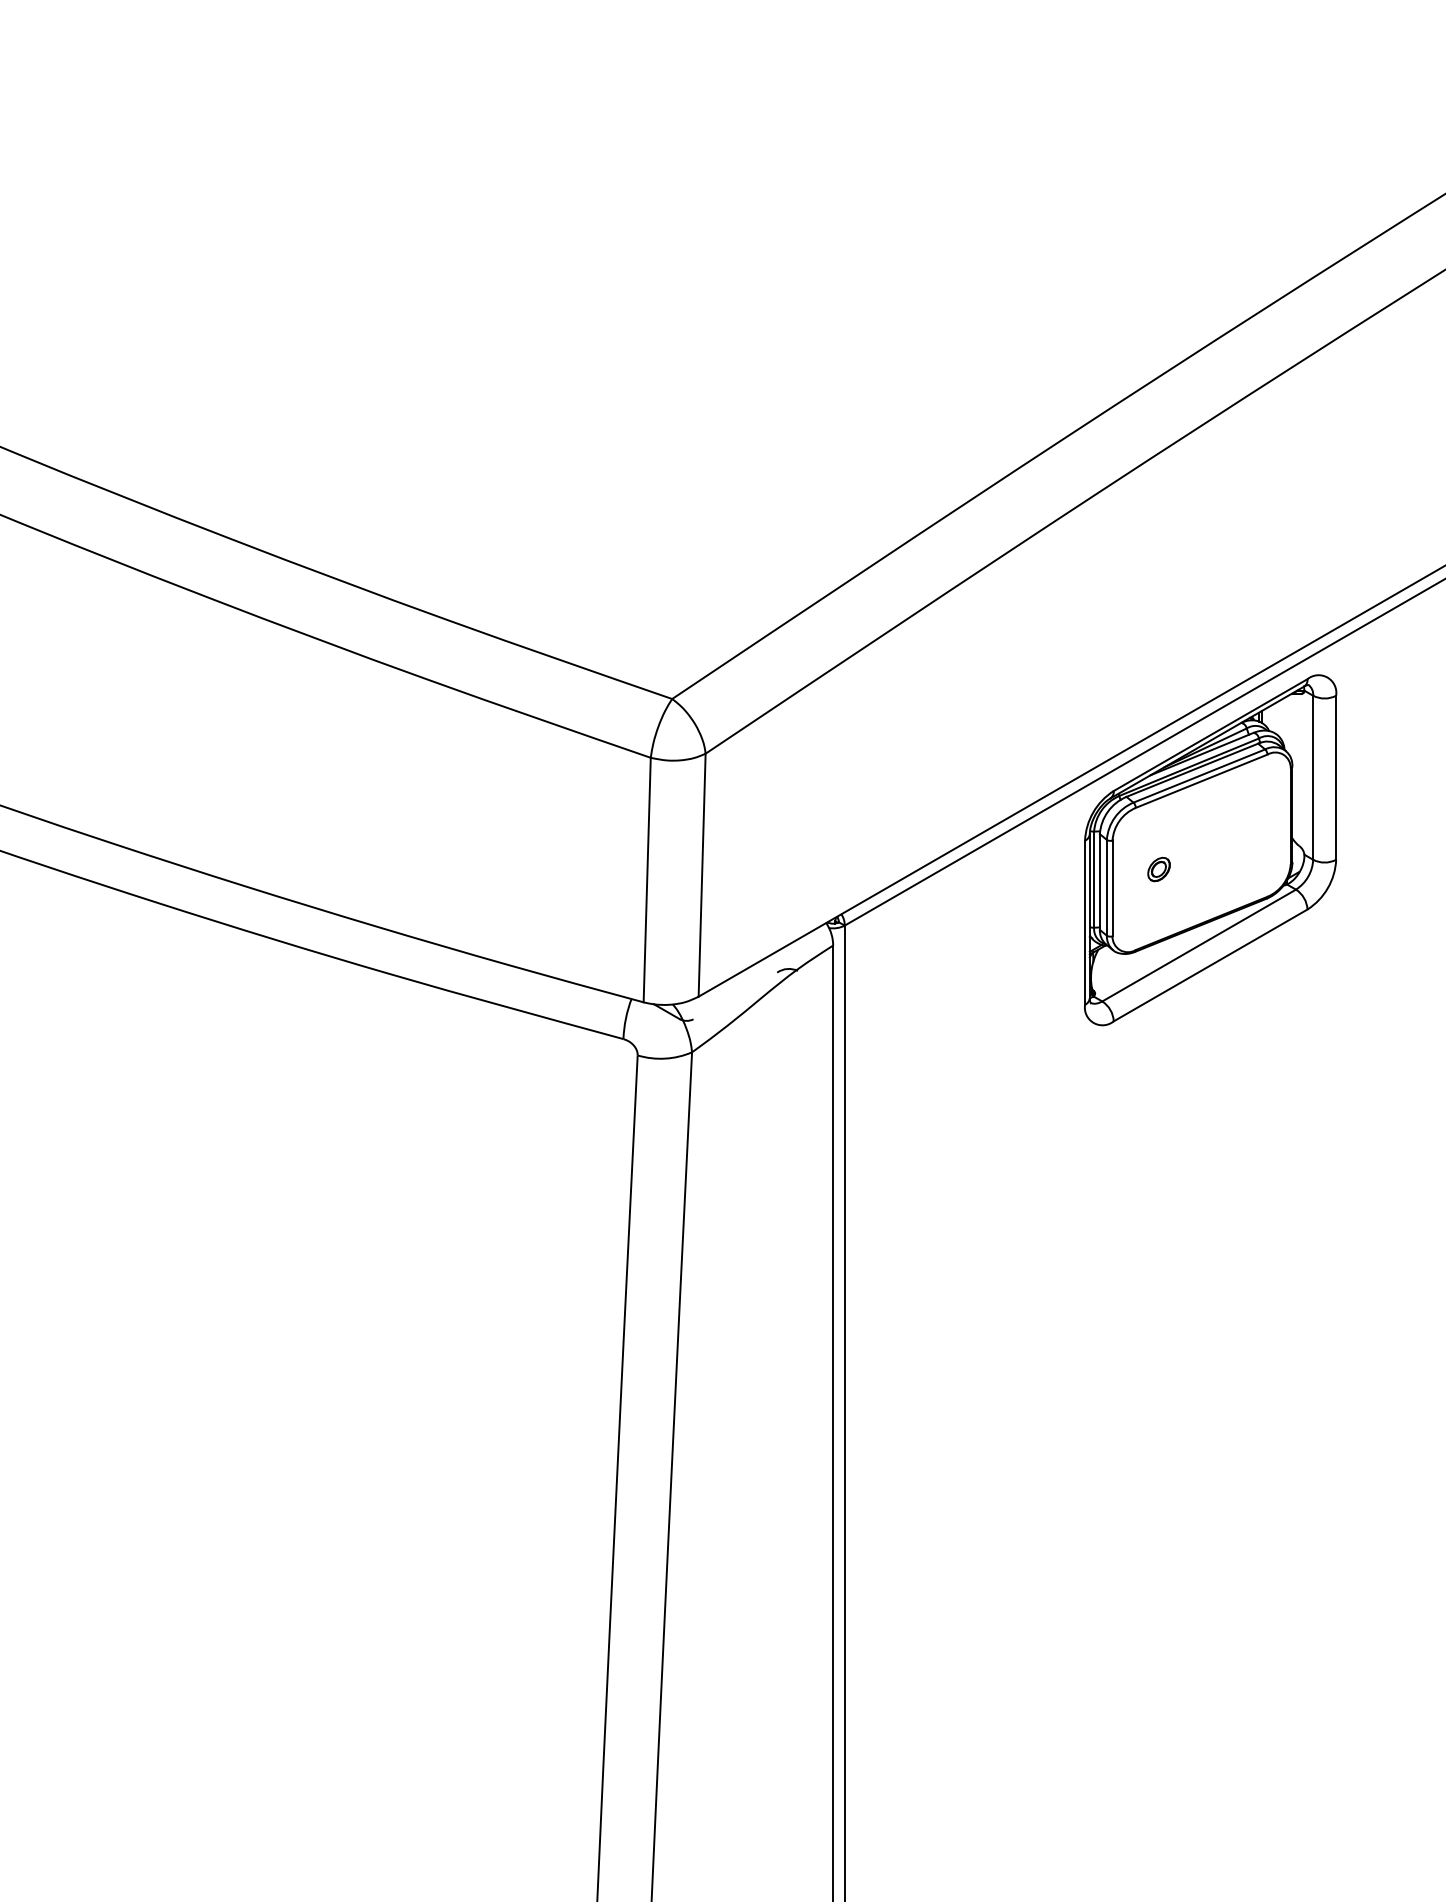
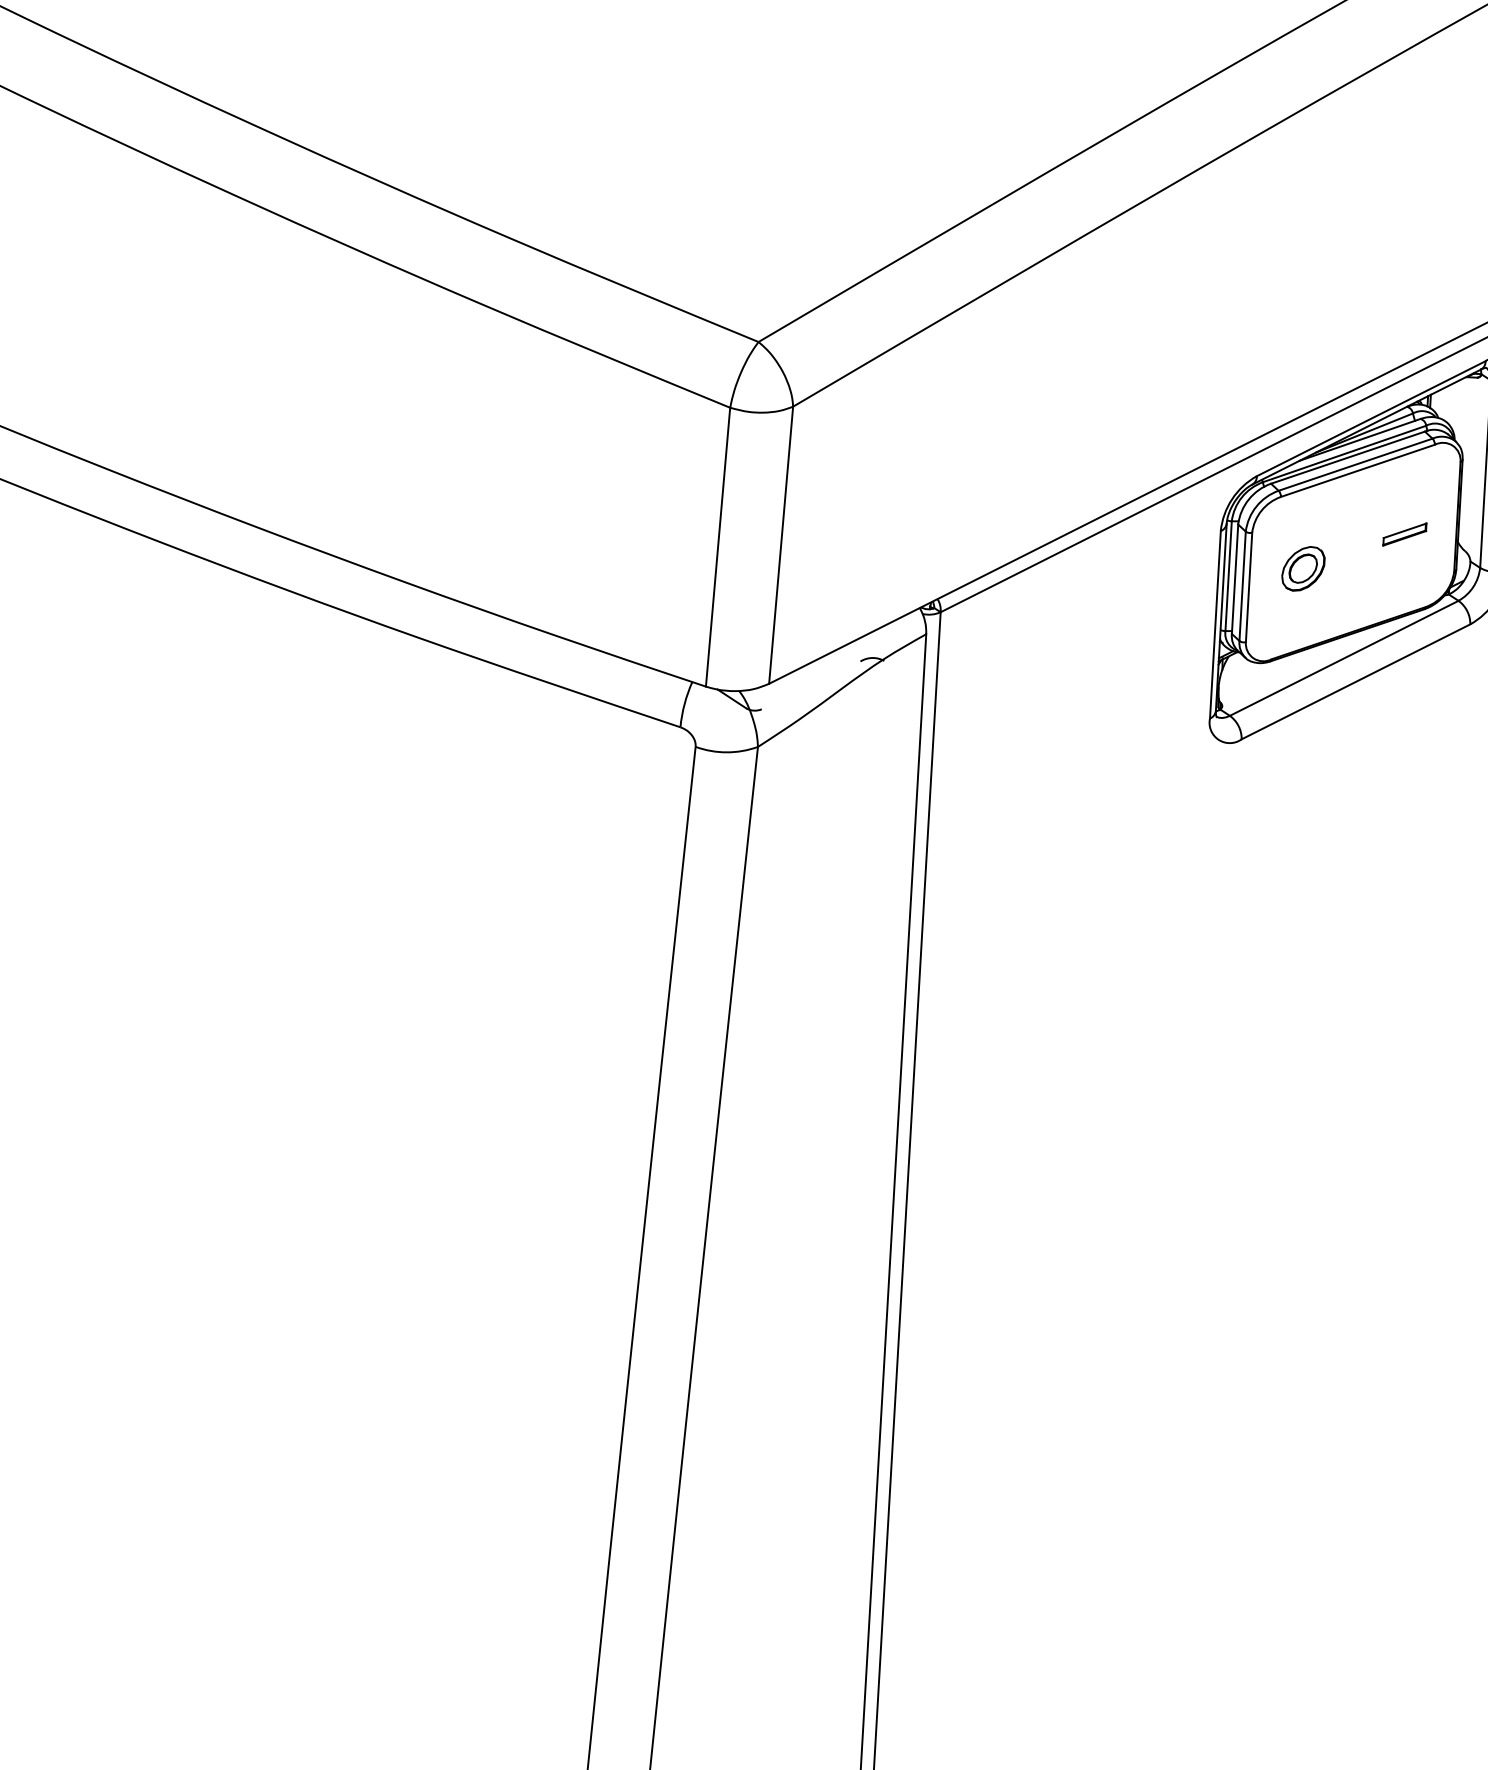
part: (1245, 834) -> (1404, 534), added
part: (1158, 869) -> (1302, 568), size x1.67

